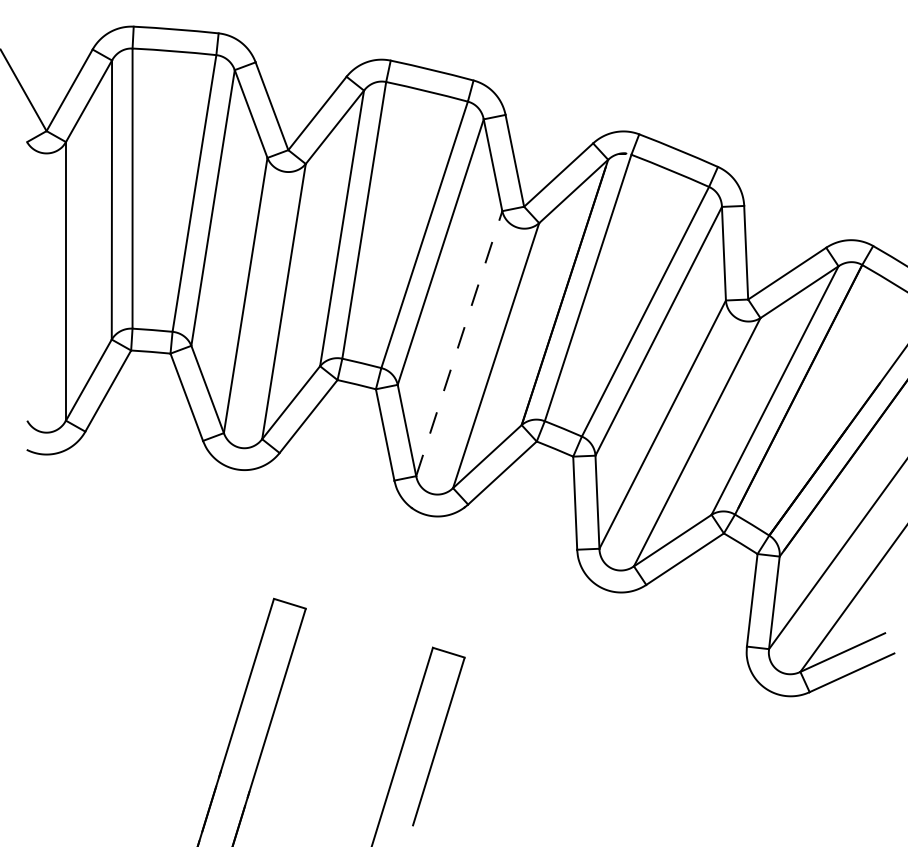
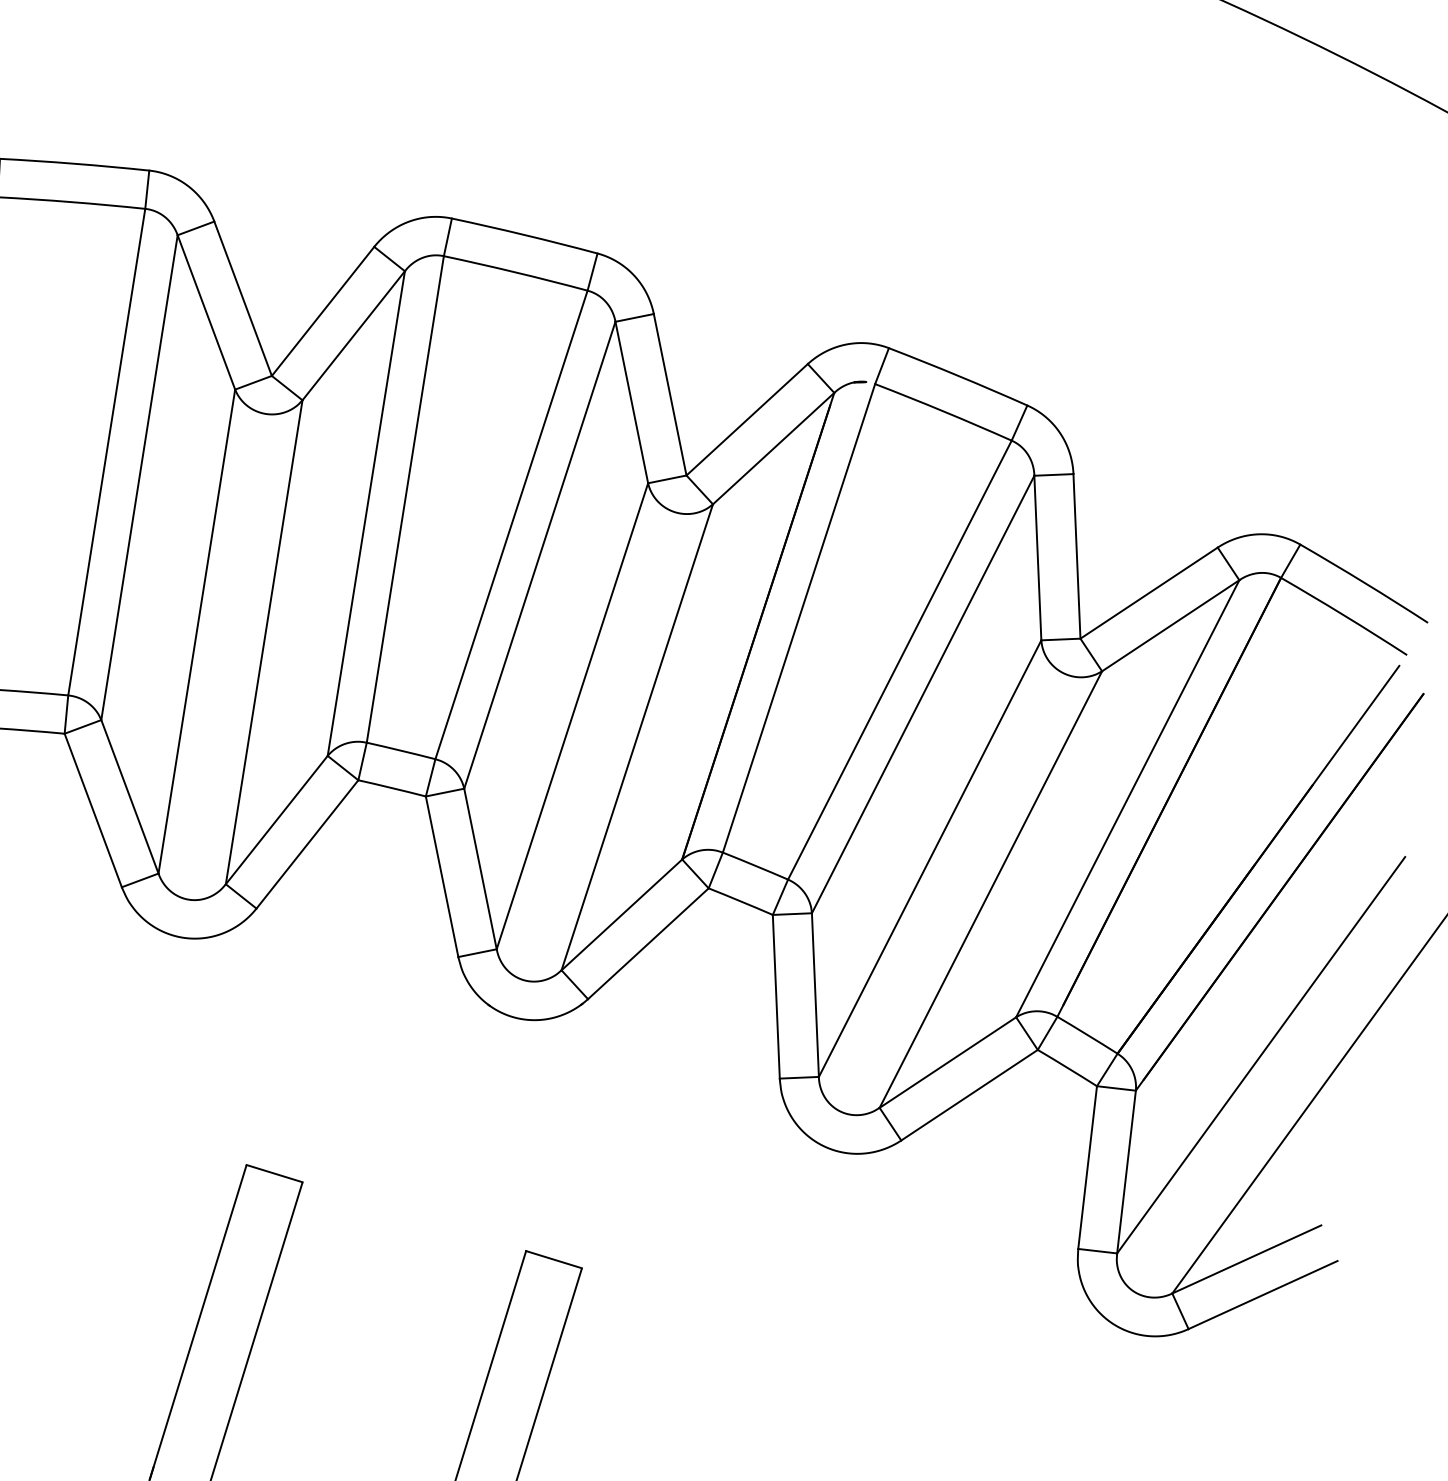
line: (459, 343) -> (572, 715), dashed -> solid

